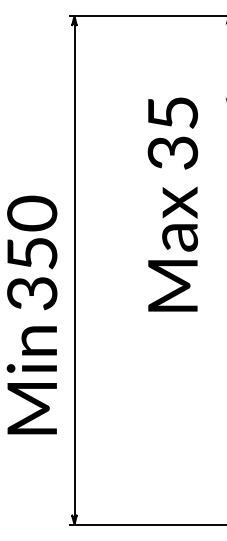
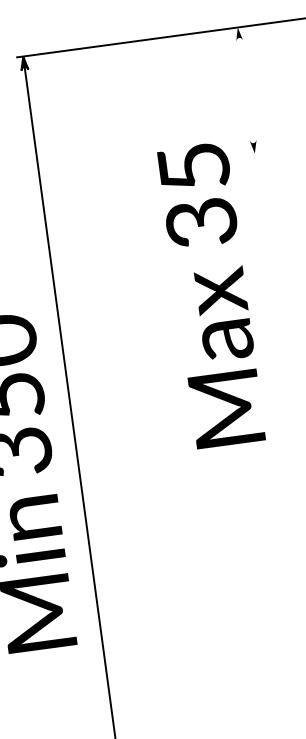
text: (172, 204) -> (210, 295), moved

